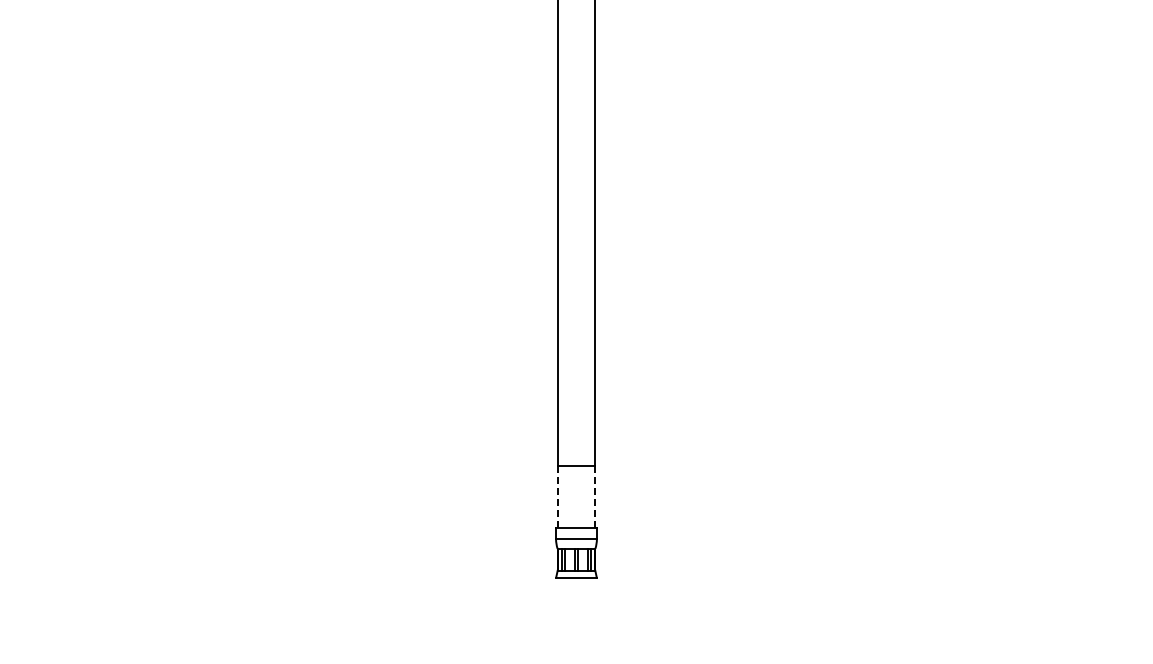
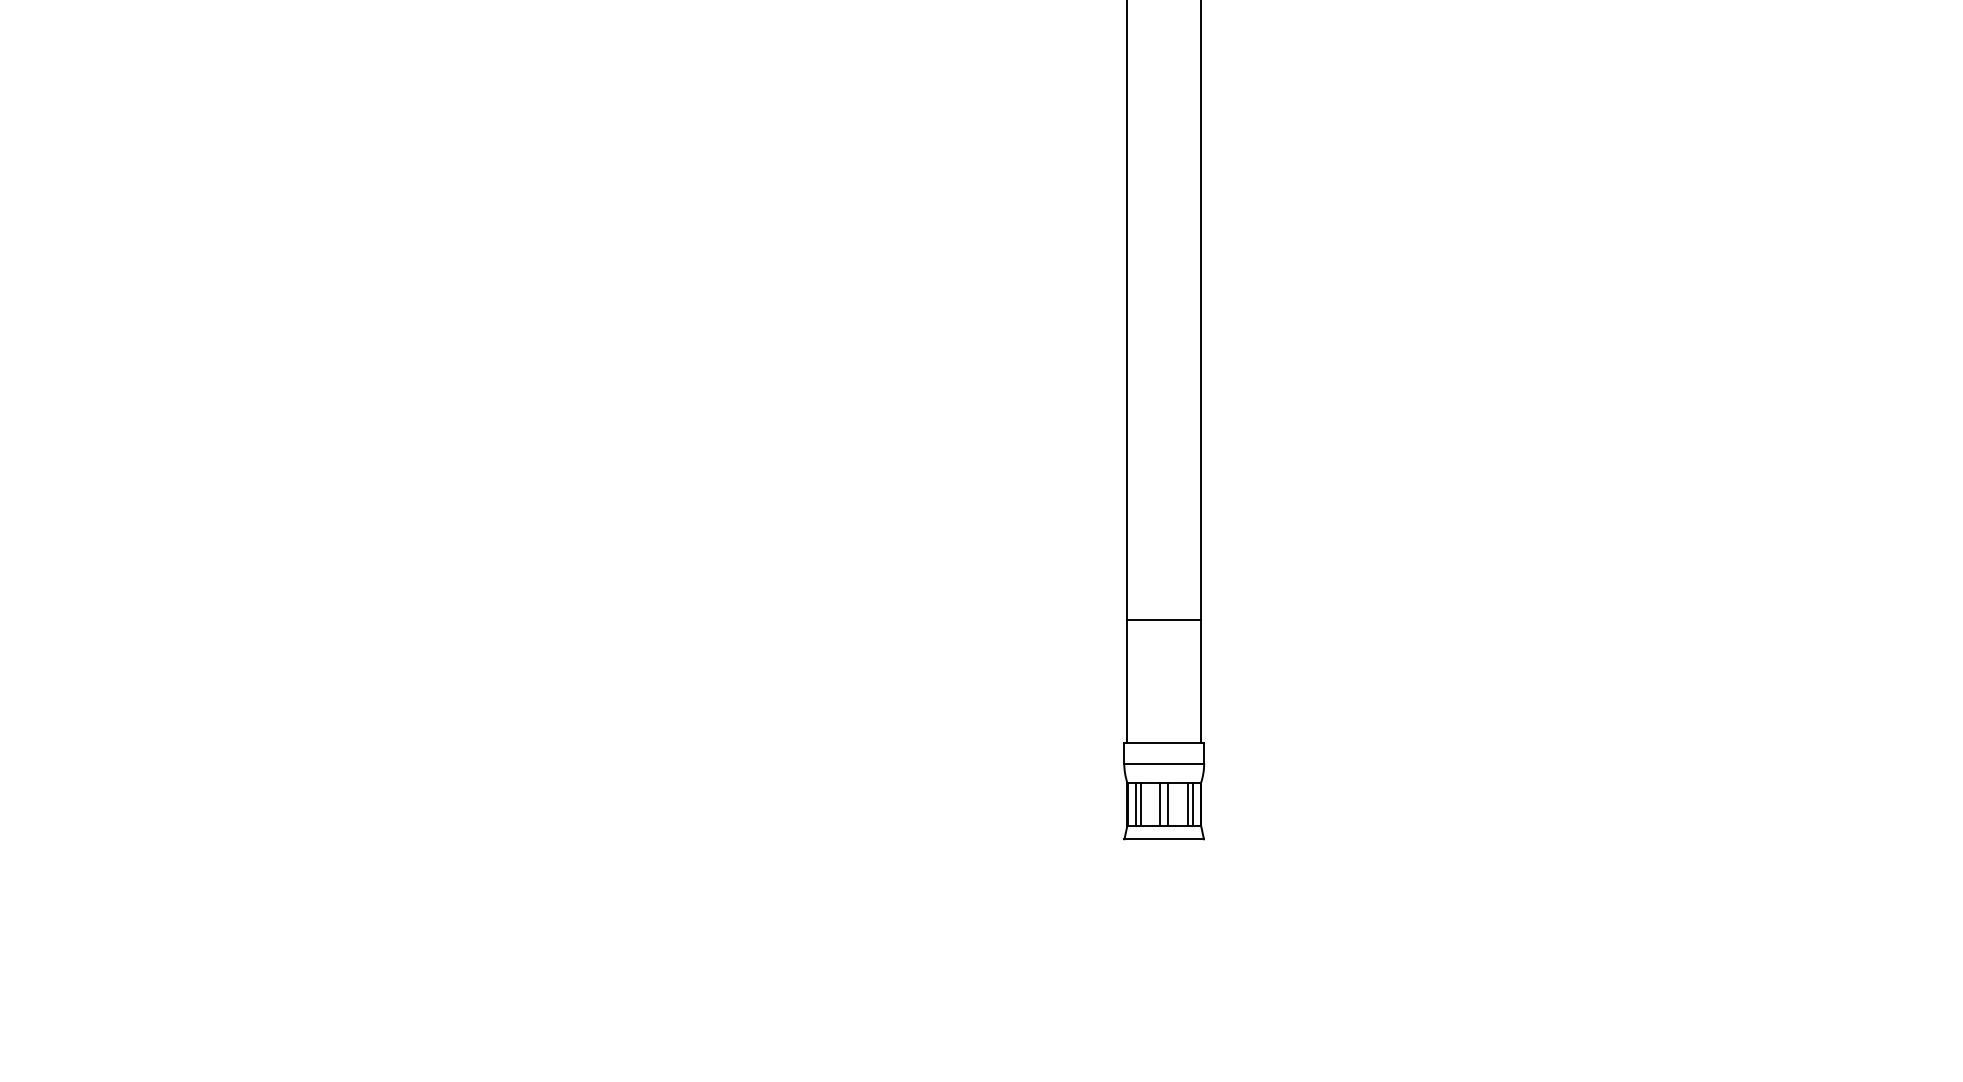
line: (595, 496) -> (1201, 680), dashed -> solid
line: (557, 497) -> (1127, 682), dashed -> solid

